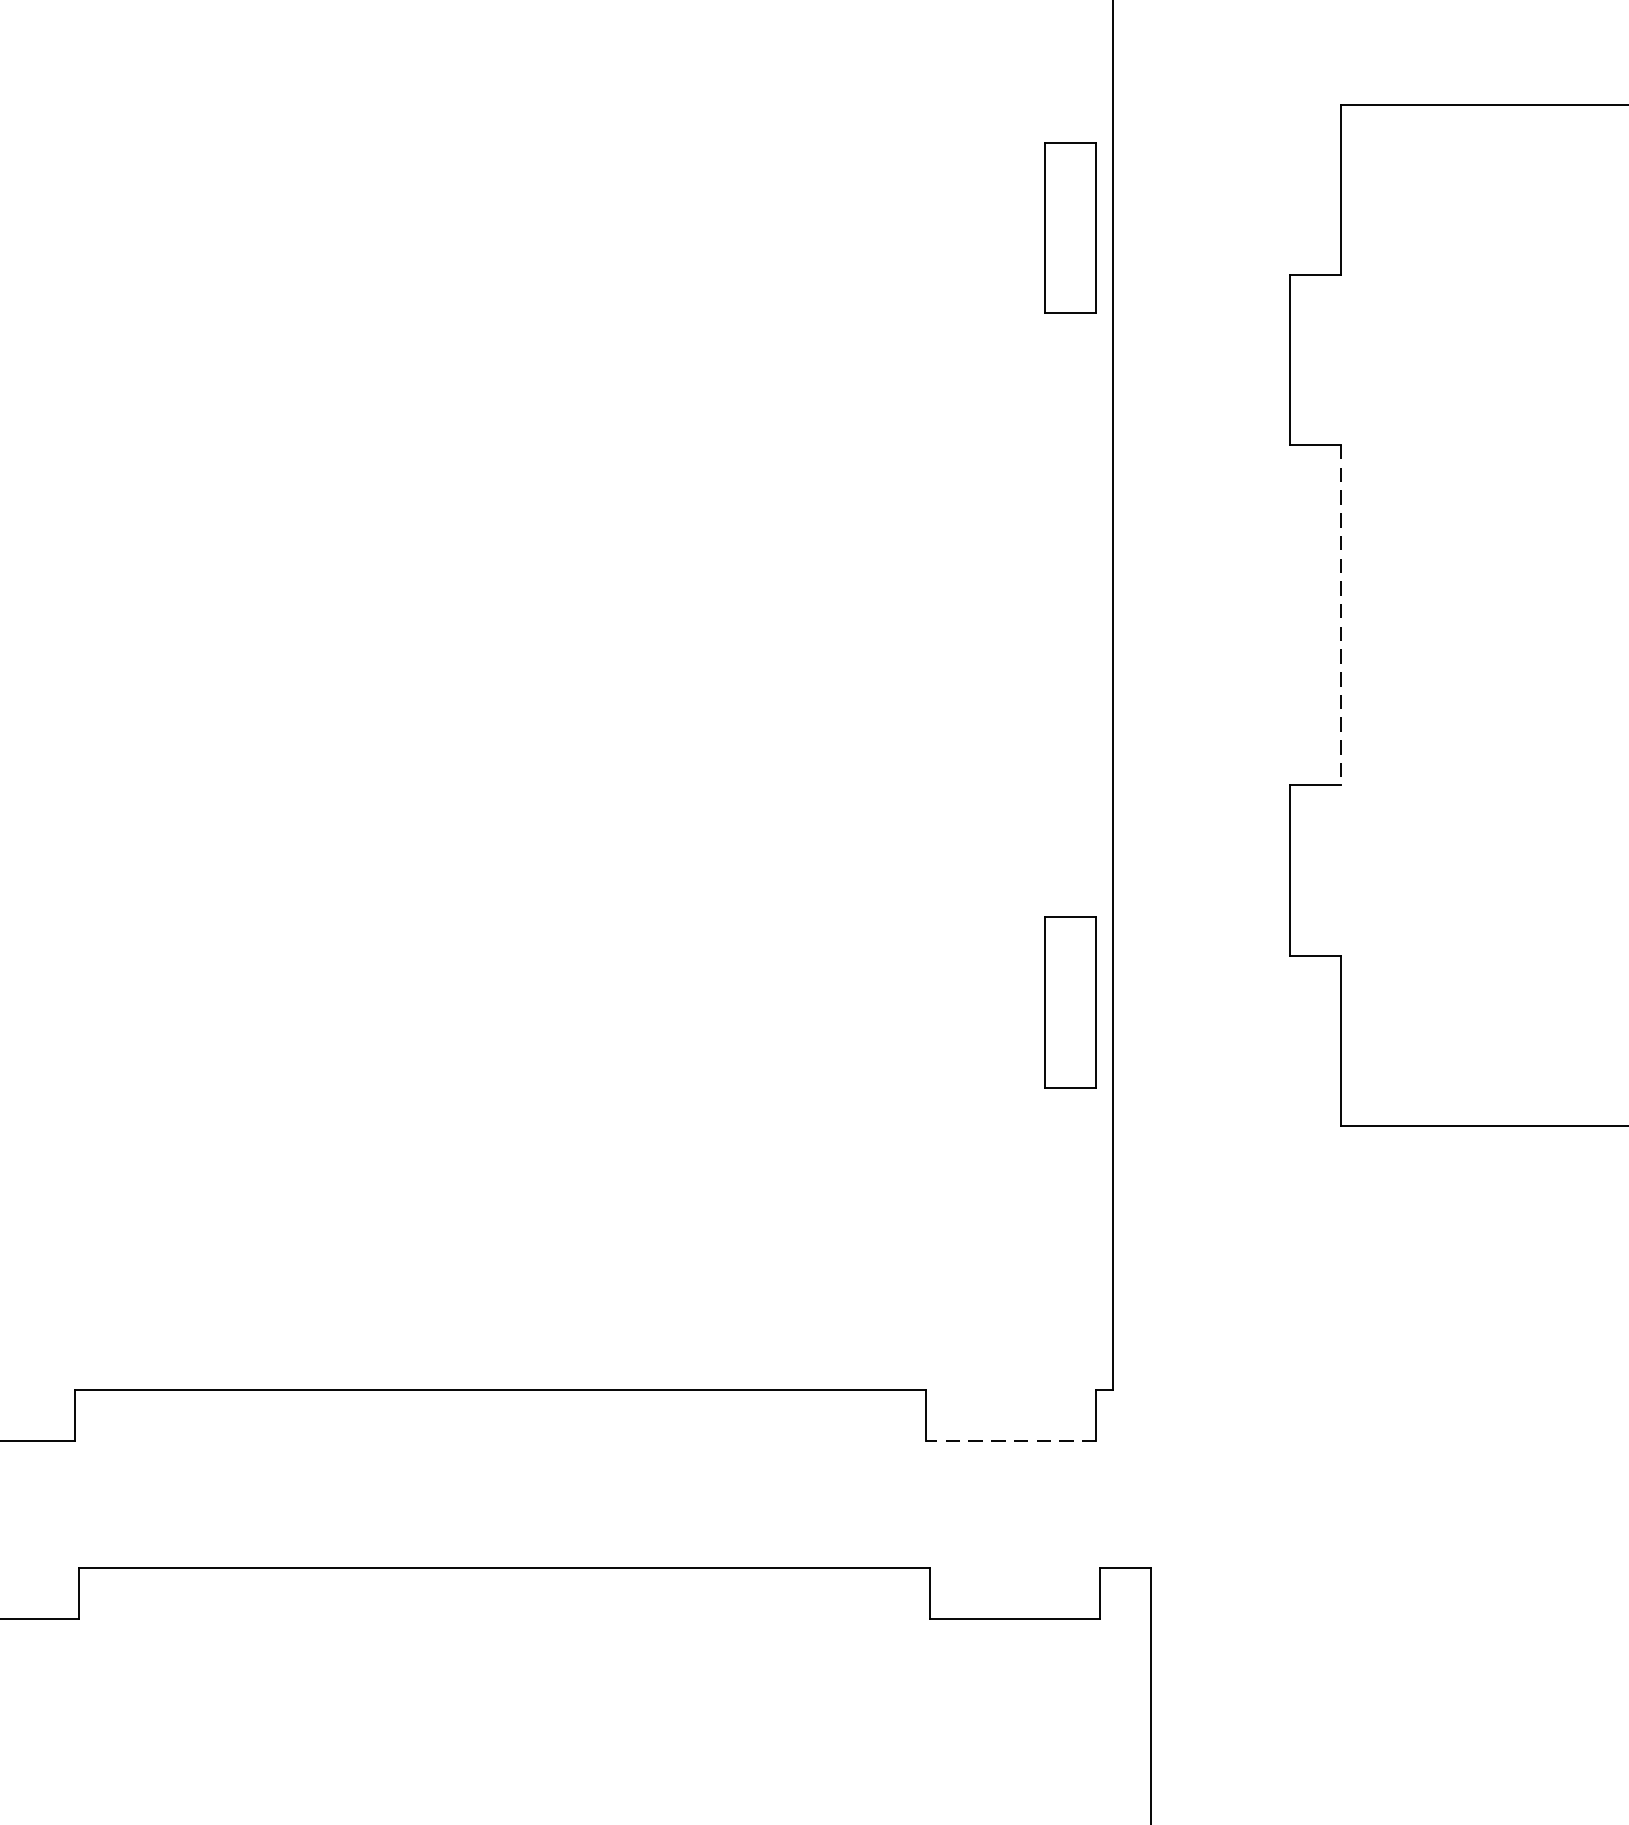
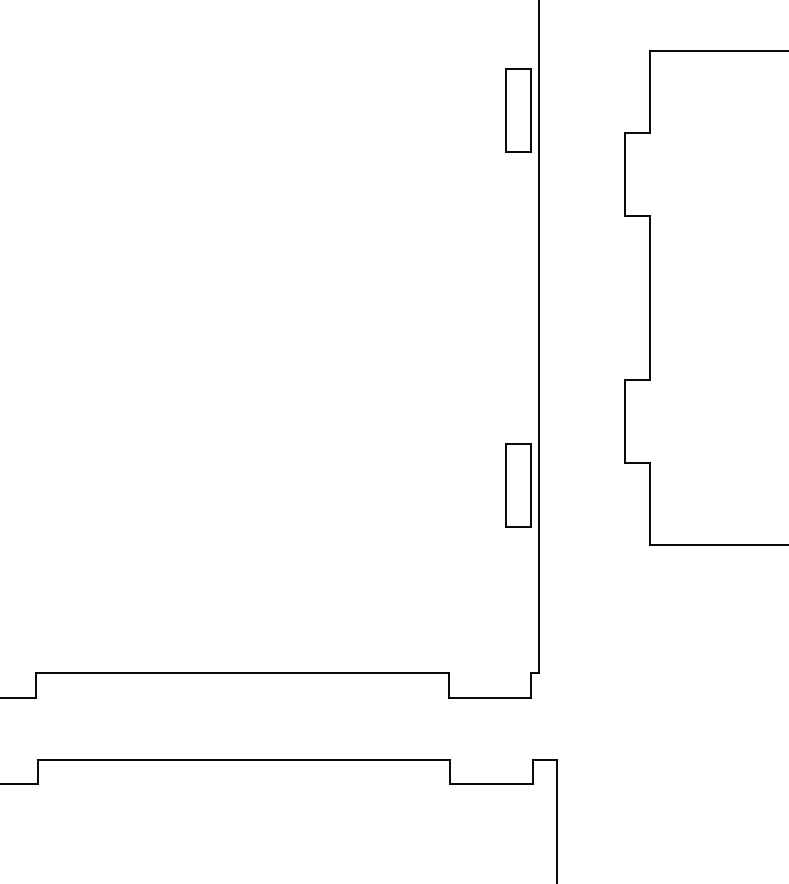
line: (1340, 616) -> (649, 298), dashed -> solid
line: (1010, 1439) -> (489, 697), dashed -> solid

